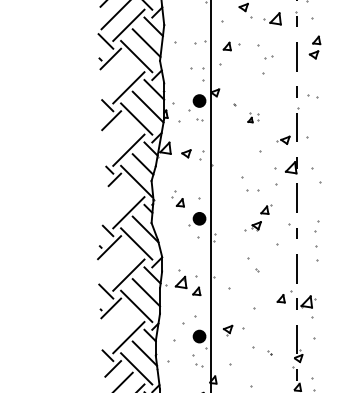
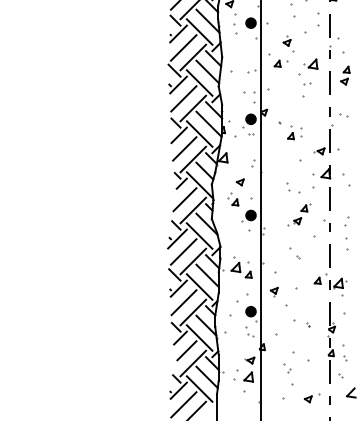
part: (272, 17) -> (310, 63), moved
part: (230, 46) -> (280, 63), moved
line: (116, 75) -> (183, 98), added
part: (252, 117) -> (294, 132), size x1.67
line: (118, 136) -> (184, 148), added
part: (185, 153) -> (239, 182), moved
part: (245, 183) -> (288, 186), size x0.62
line: (118, 199) -> (184, 199), added
line: (116, 262) -> (183, 251), added
line: (116, 325) -> (183, 302), added
part: (227, 330) -> (273, 291), moved

